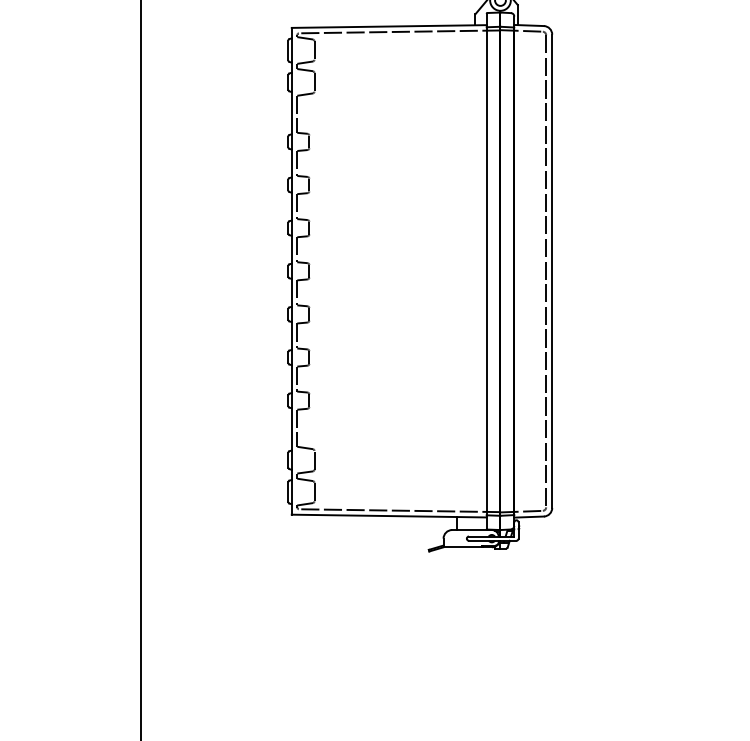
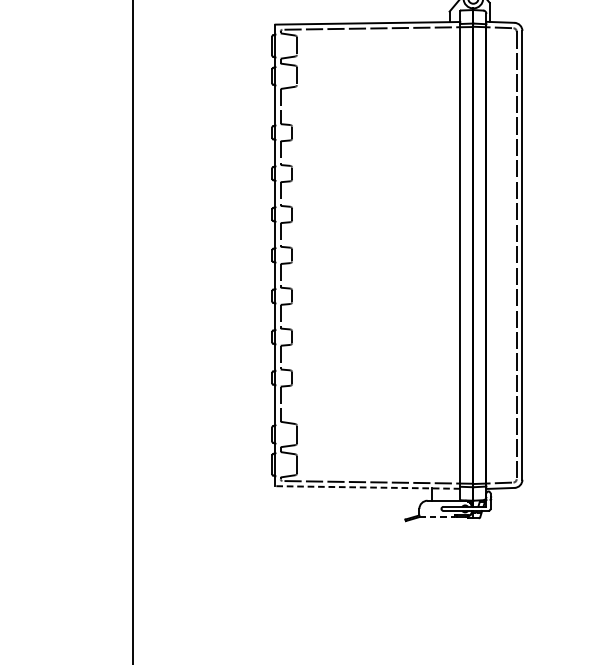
line: (388, 516) -> (367, 487), solid -> dashed
line: (462, 547) -> (437, 517), solid -> dashed

